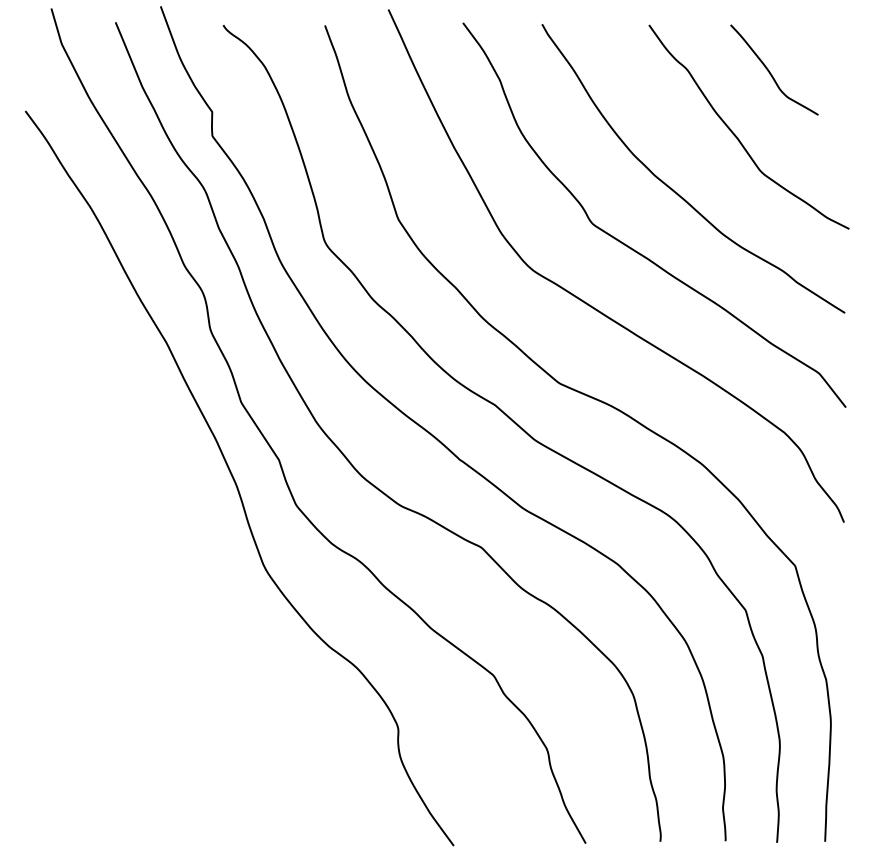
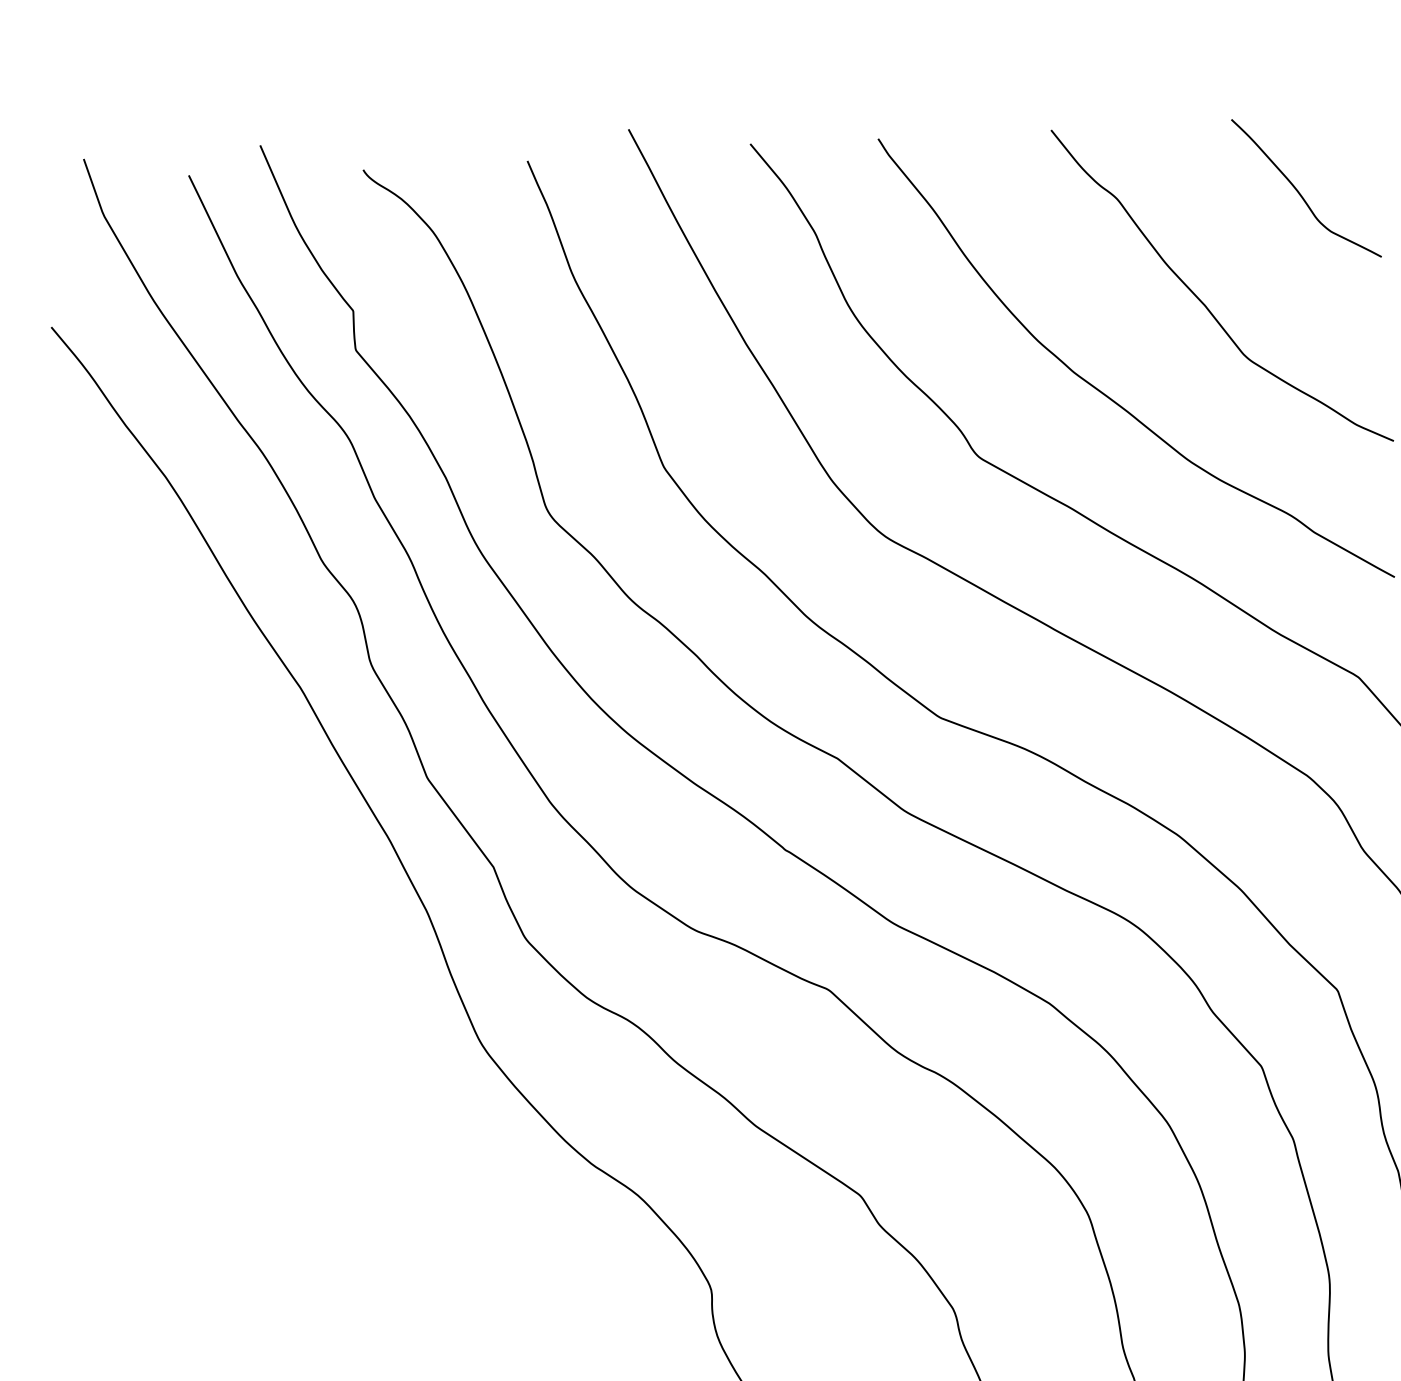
curve: (770, 71) -> (1300, 191), moved

